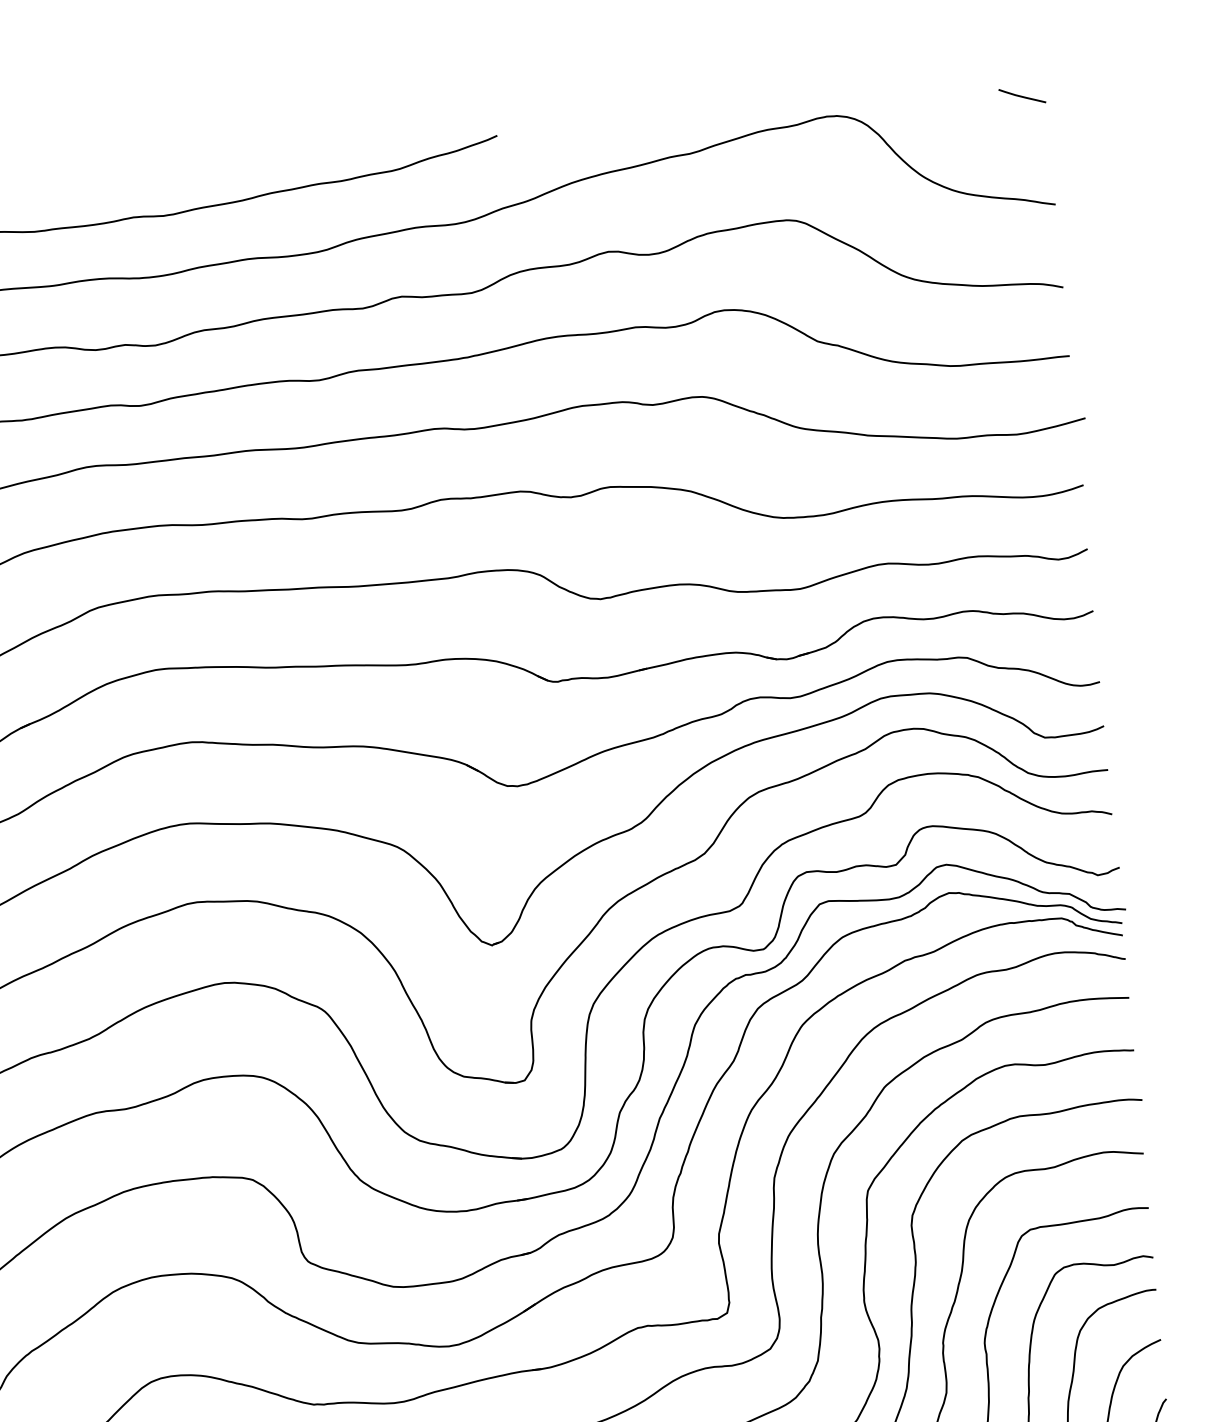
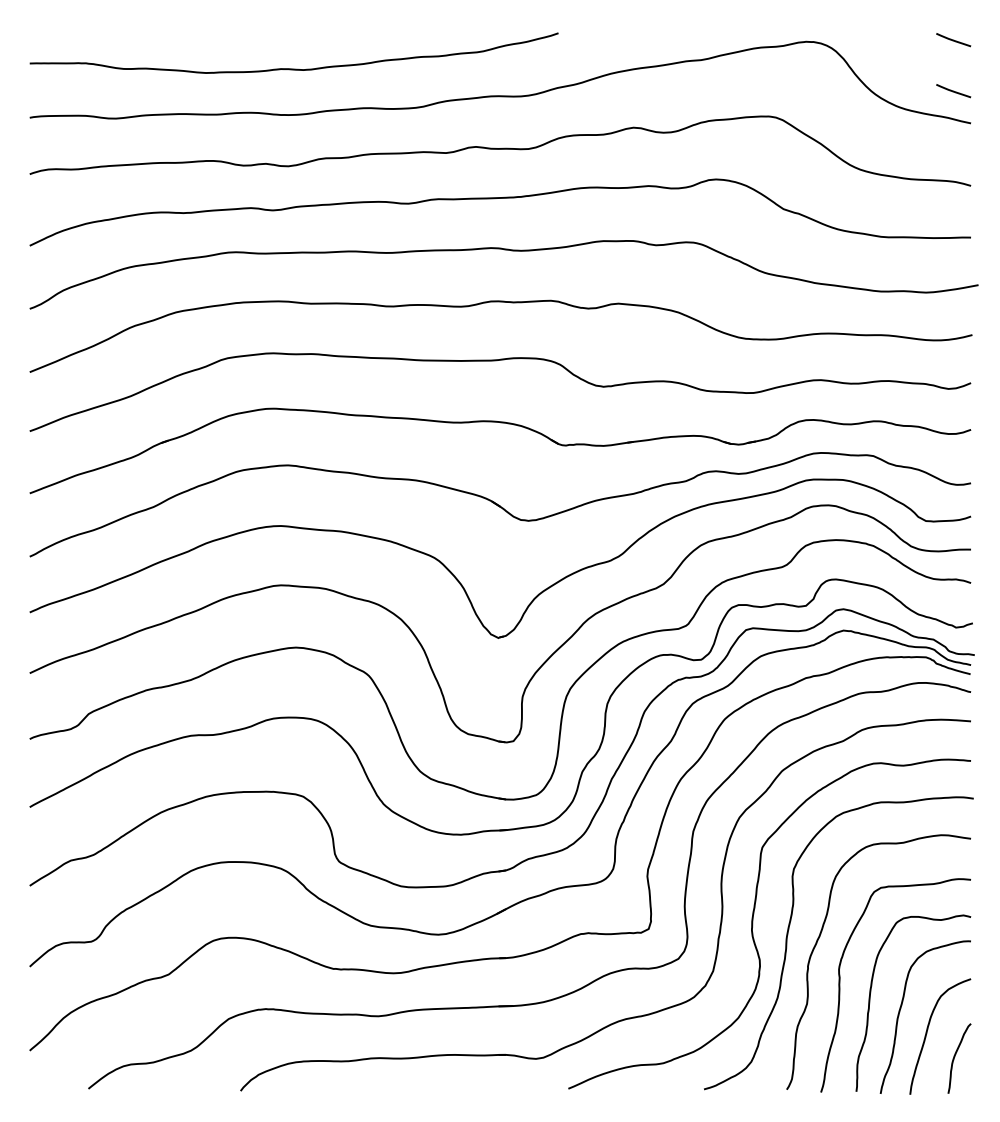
line: (1028, 164) -> (953, 91), added

